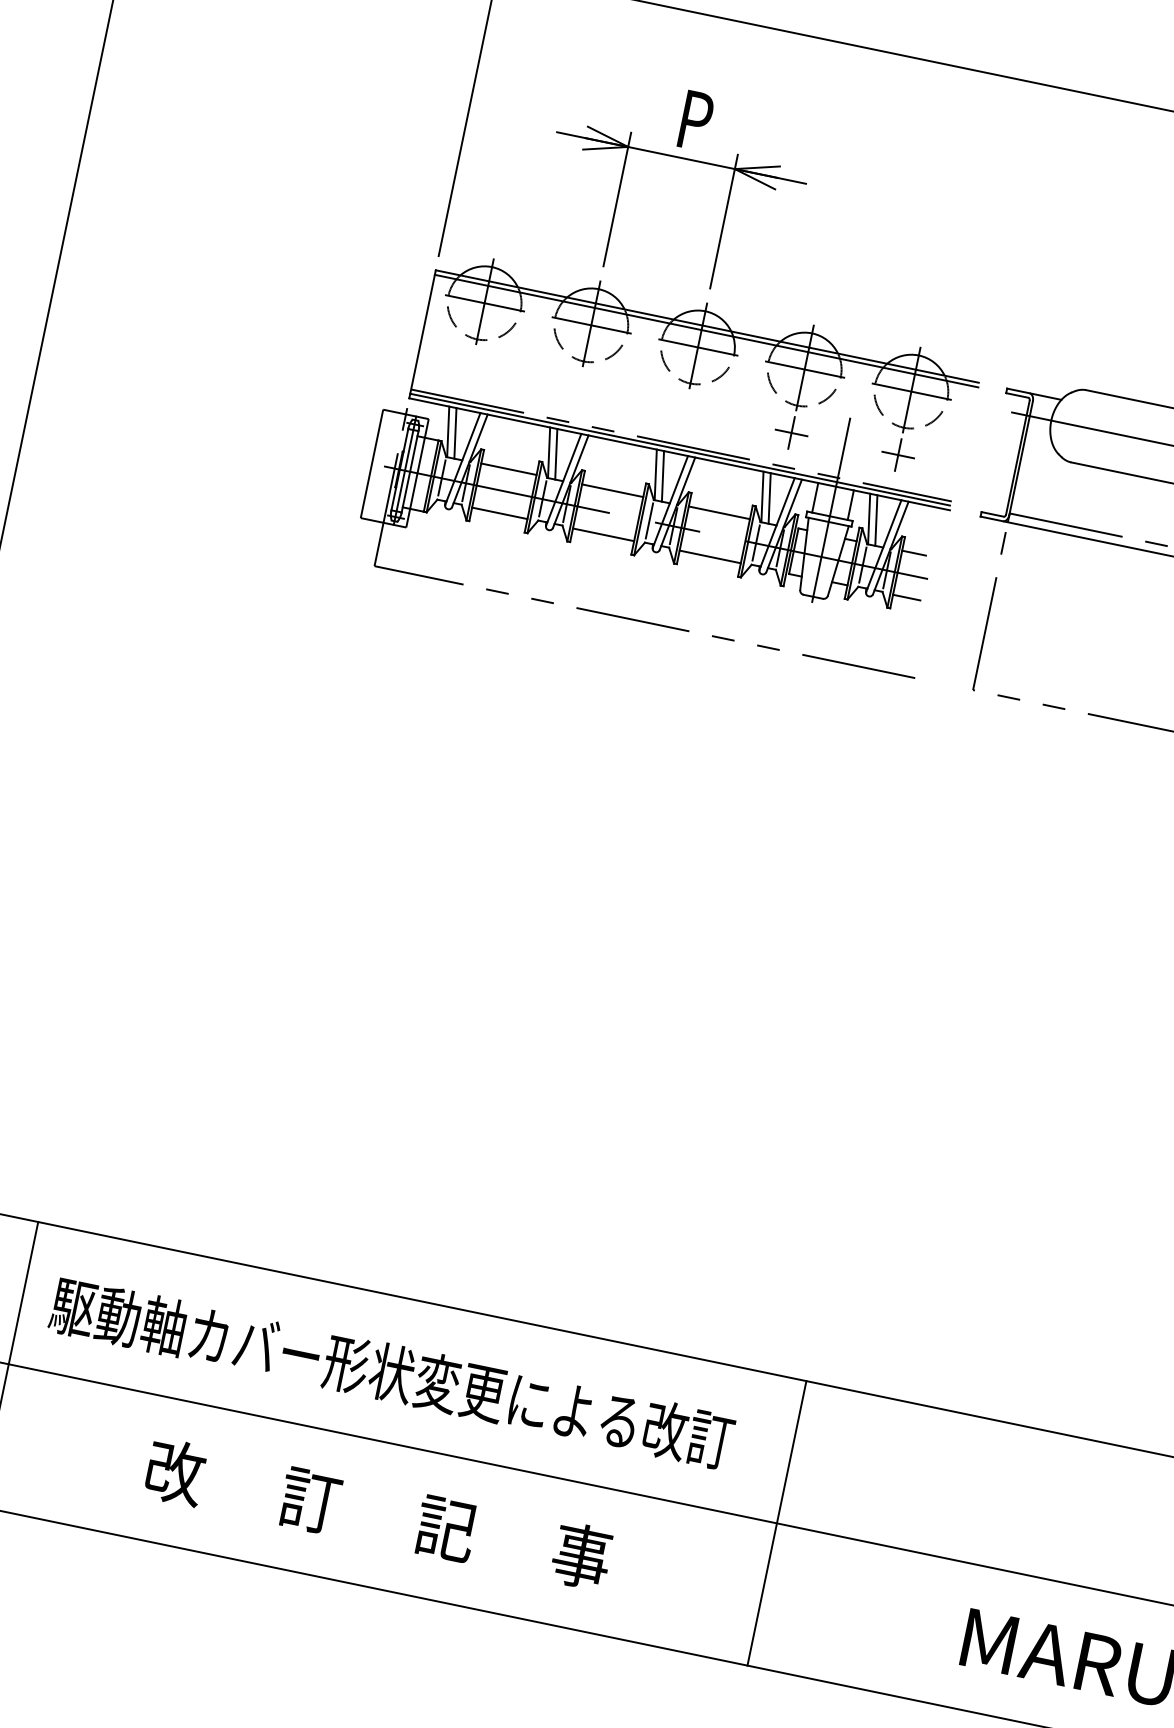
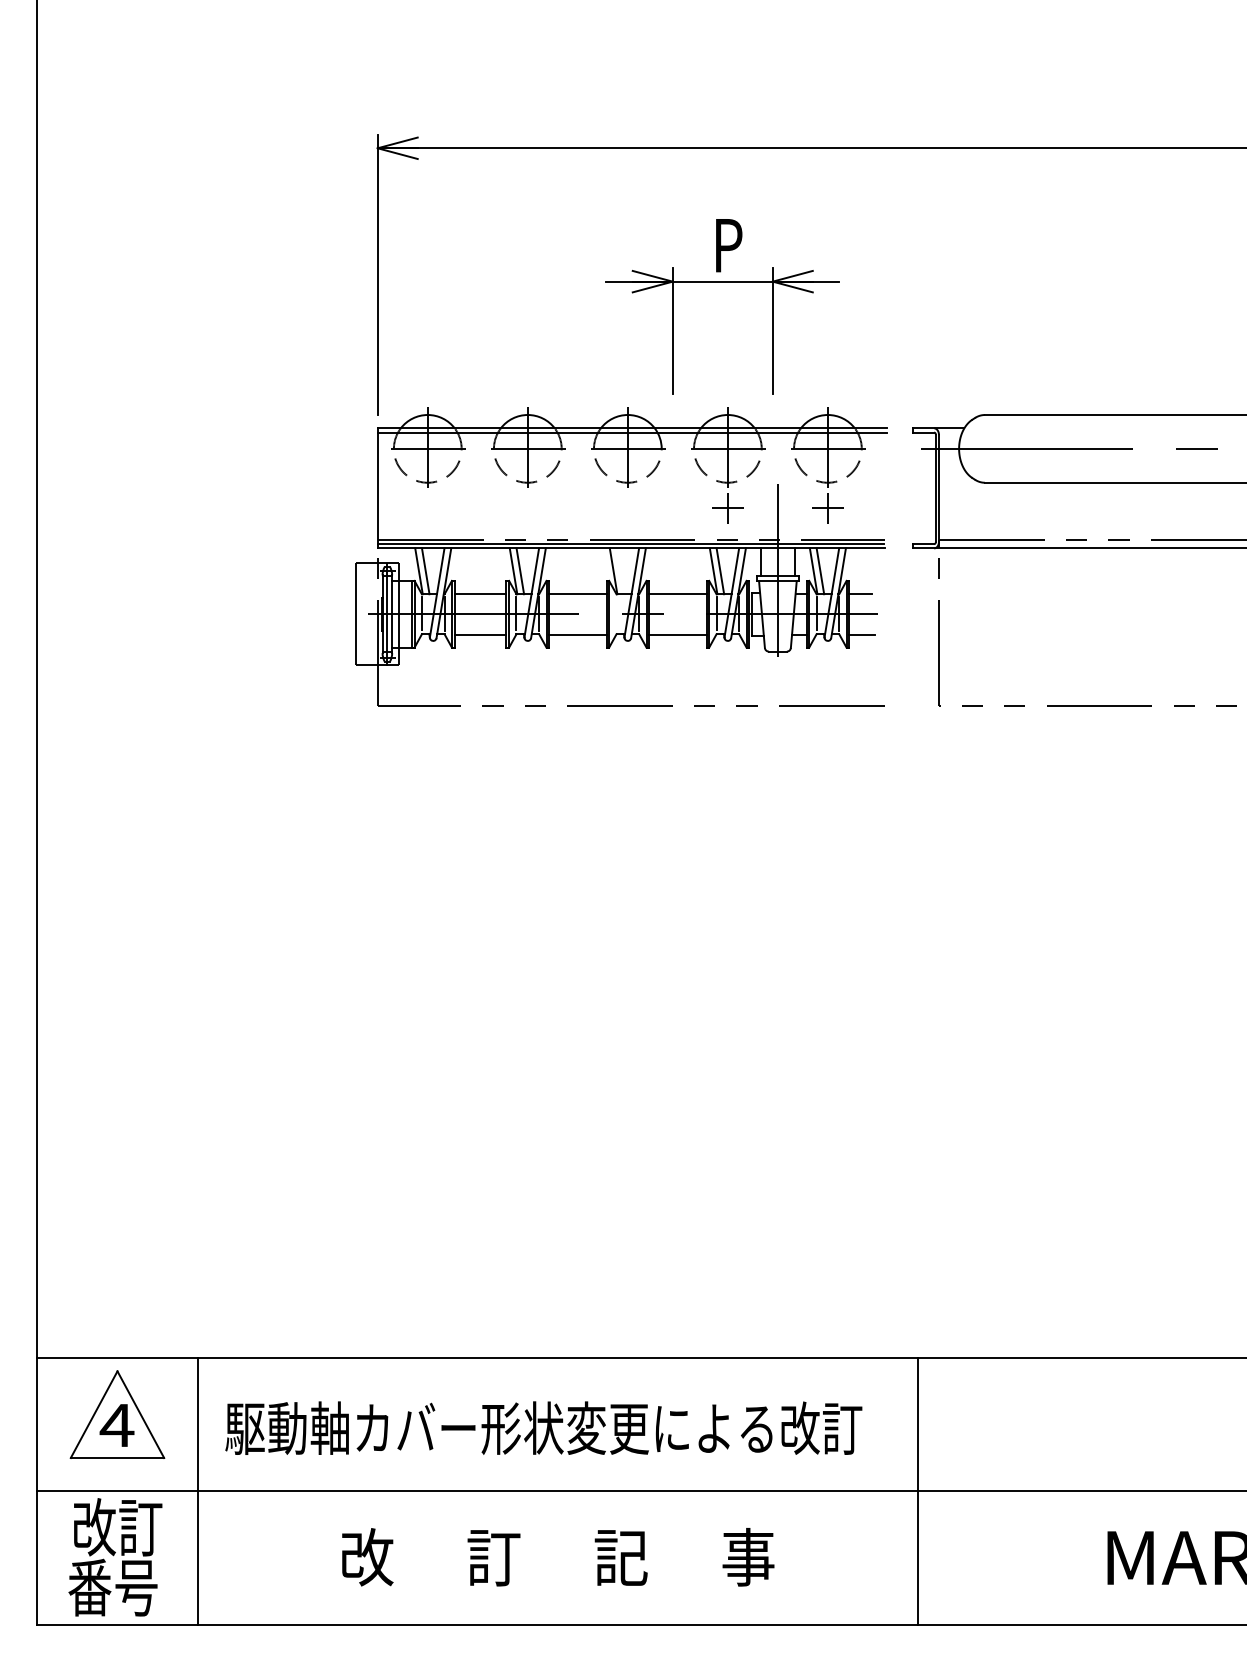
part: (681, 158) -> (722, 282), moved
line: (663, 476) -> (620, 571), removed
line: (649, 520) -> (616, 613), removed

